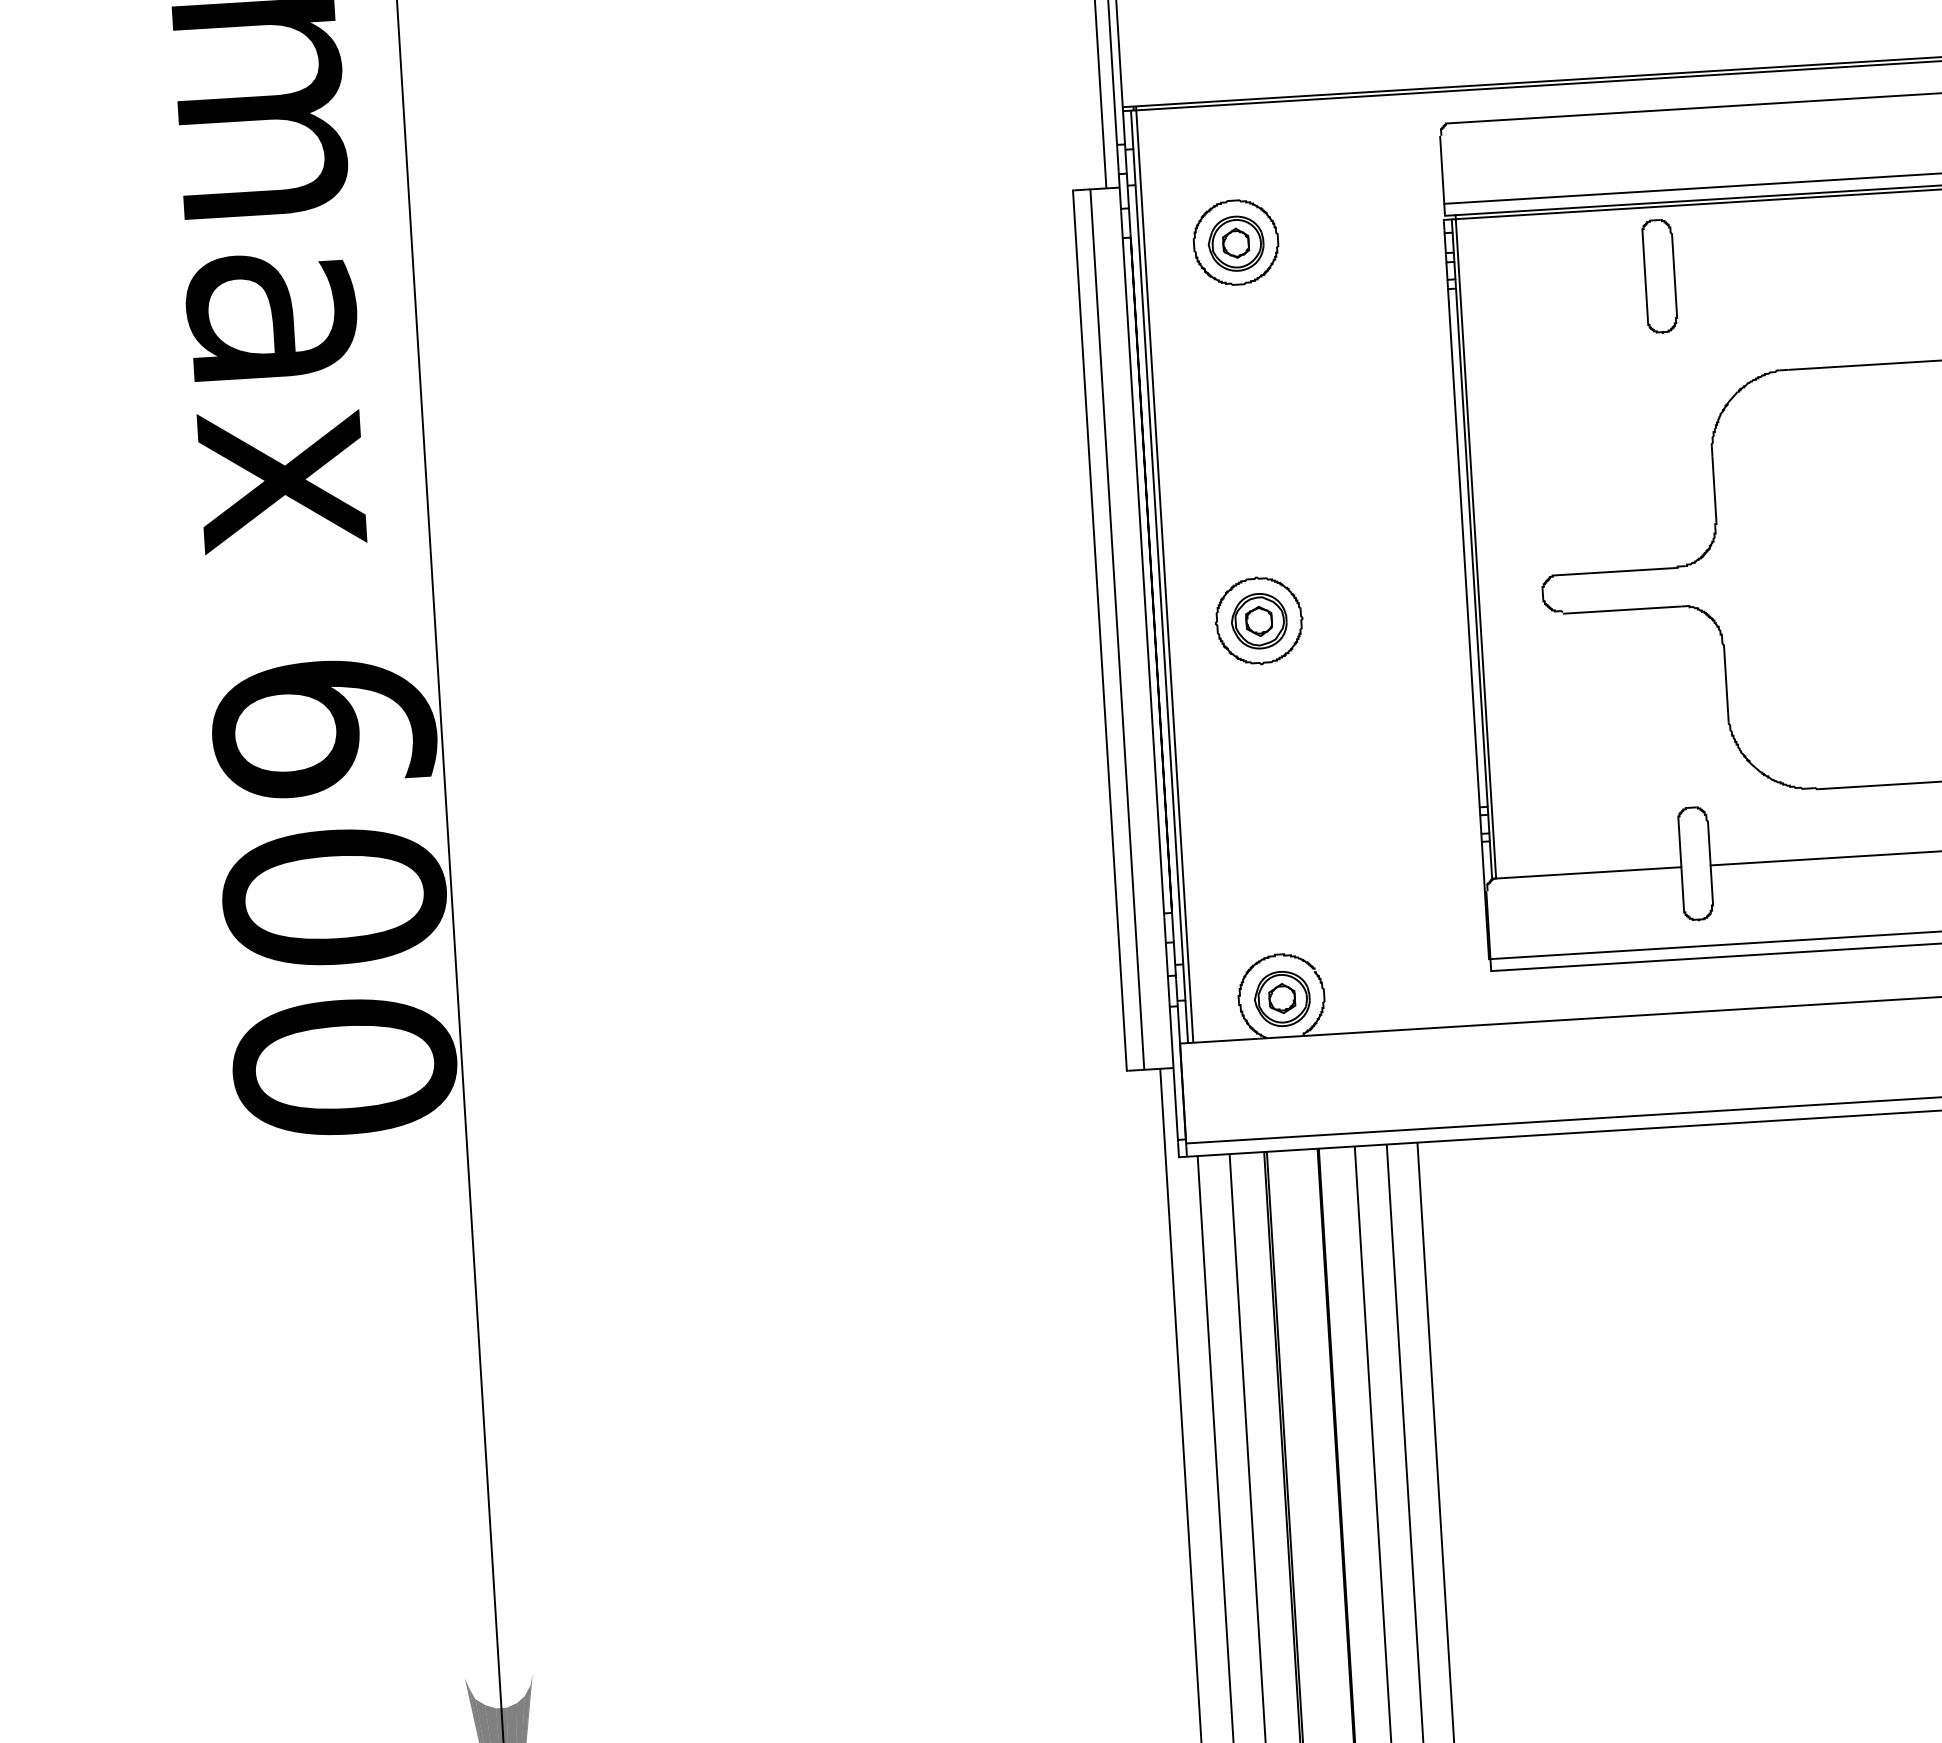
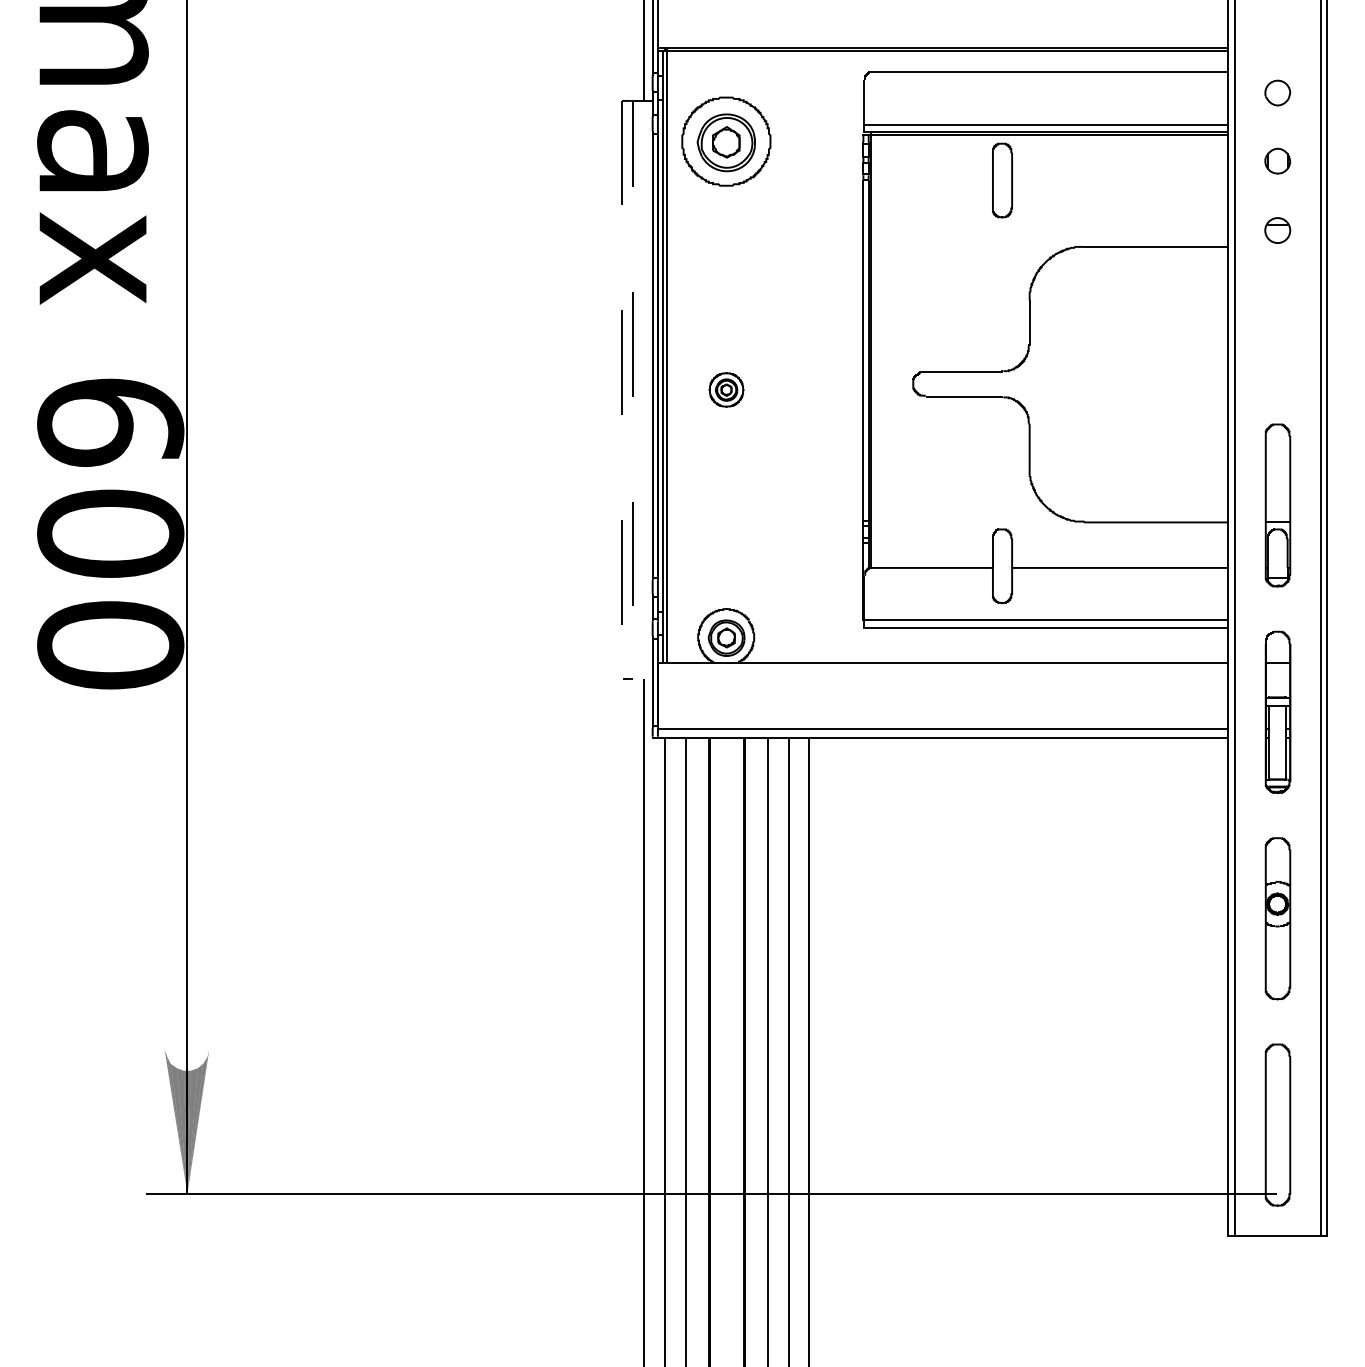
part: (1235, 242) -> (726, 141), size x1.6
part: (1258, 620) -> (726, 389), size x0.6
line: (1117, 630) -> (633, 390), solid -> dashed
line: (1100, 631) -> (622, 390), solid -> dashed

